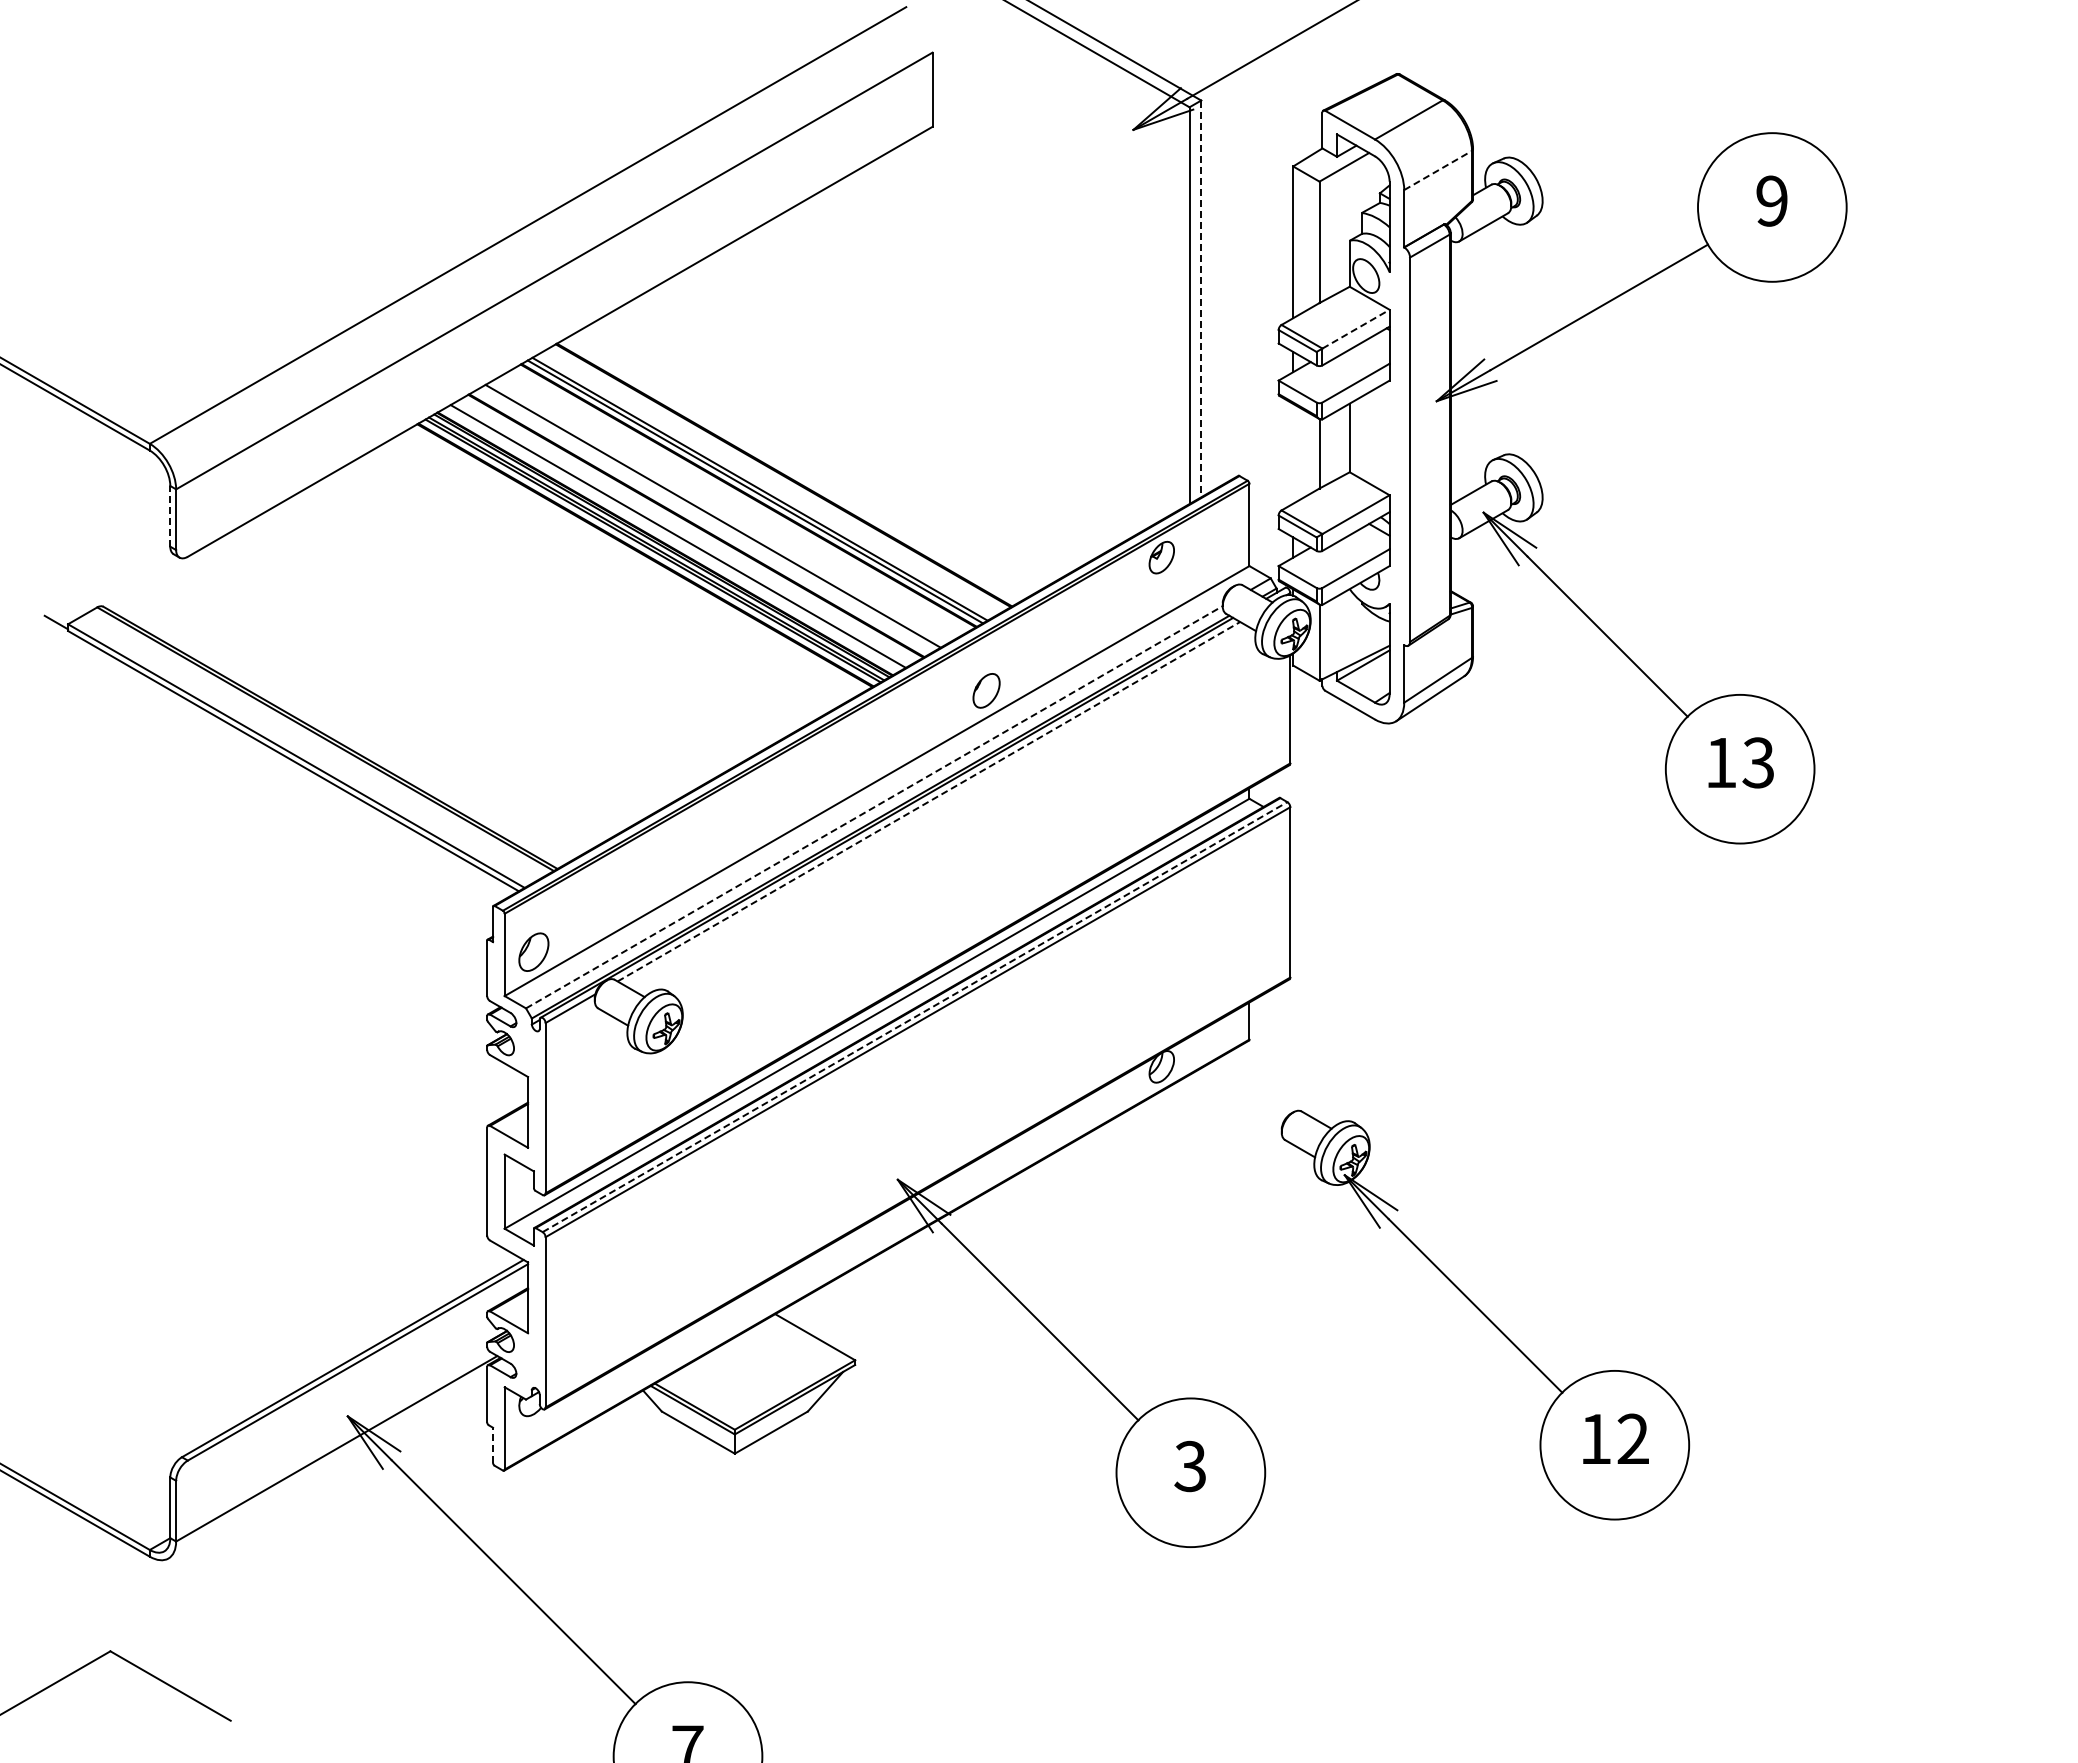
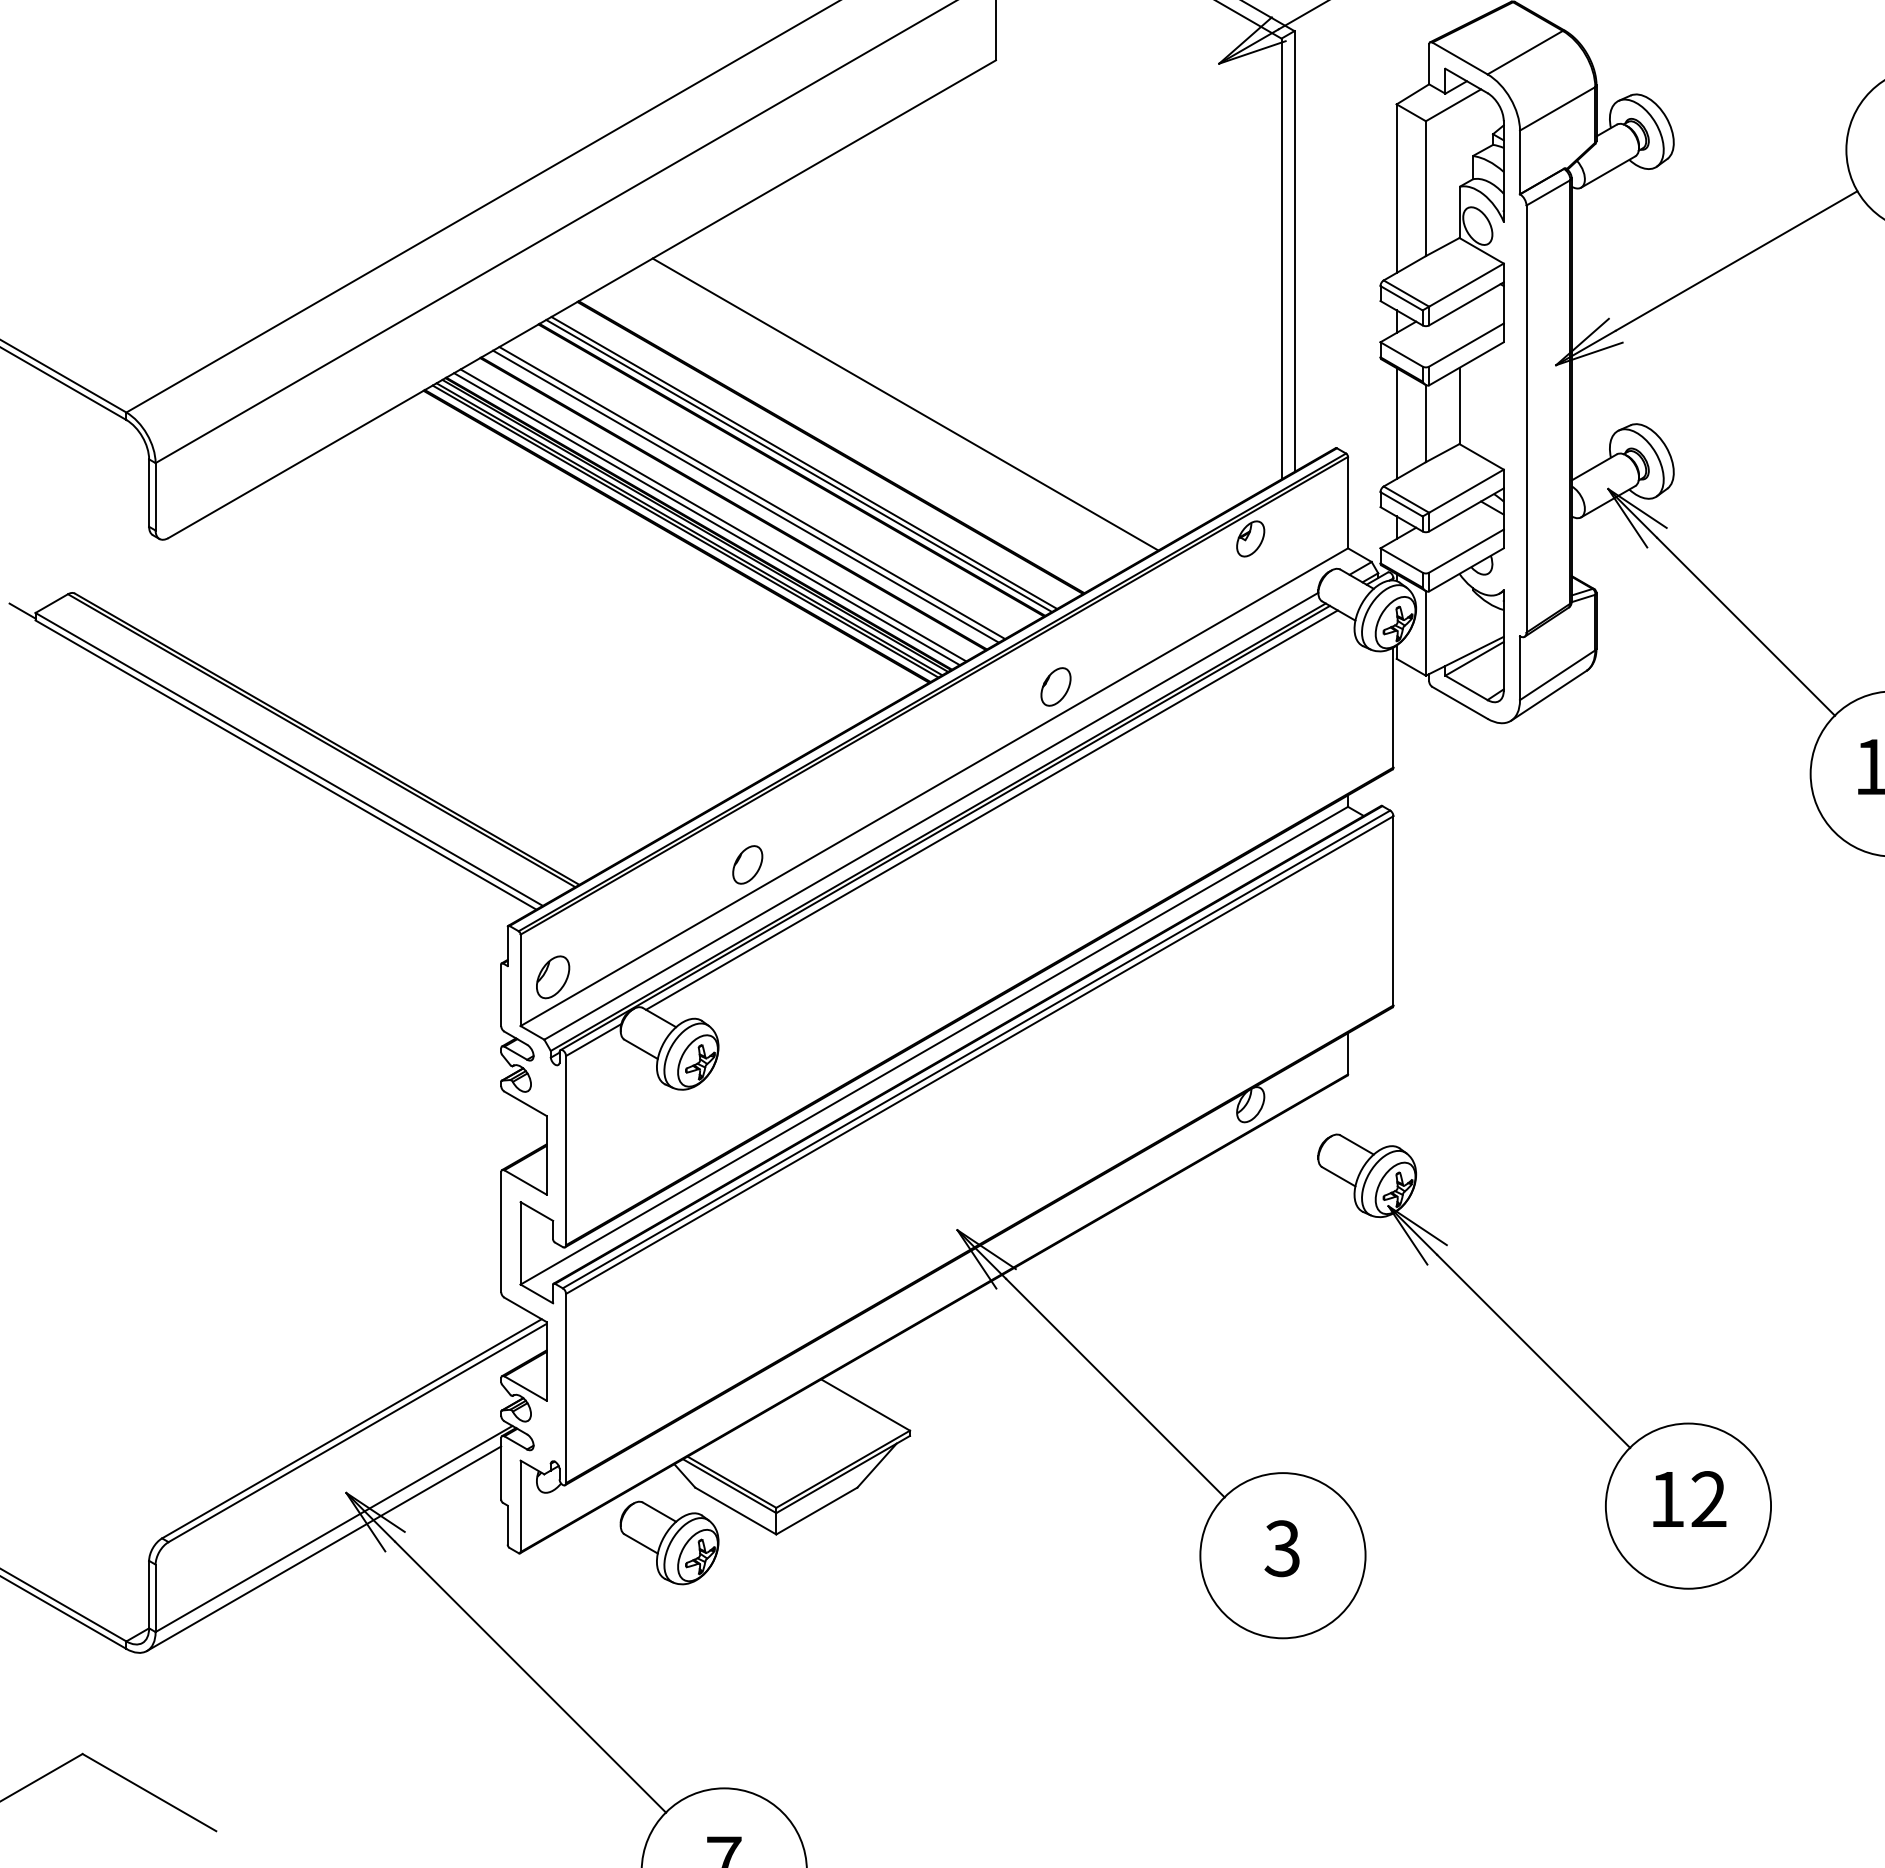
line: (1438, 170) -> (1558, 108), dashed -> solid
line: (1201, 299) -> (1294, 252), dashed -> solid
line: (1356, 329) -> (1466, 285), dashed -> solid
line: (850, 436) -> (904, 404), added
line: (1293, 453) -> (1396, 423), added
line: (170, 515) -> (149, 492), dashed -> solid
line: (707, 519) -> (745, 496), added
line: (672, 539) -> (707, 518), added
line: (929, 801) -> (992, 809), dashed -> solid
line: (874, 807) -> (931, 816), dashed -> solid
part: (709, 850) -> (748, 864), added
line: (915, 1017) -> (977, 1049), dashed -> solid
part: (1485, 1314) -> (1544, 1360), moved
line: (493, 1445) -> (508, 1525), dashed -> solid
part: (638, 1461) -> (669, 1543), added
line: (327, 1466) -> (323, 1548), added

